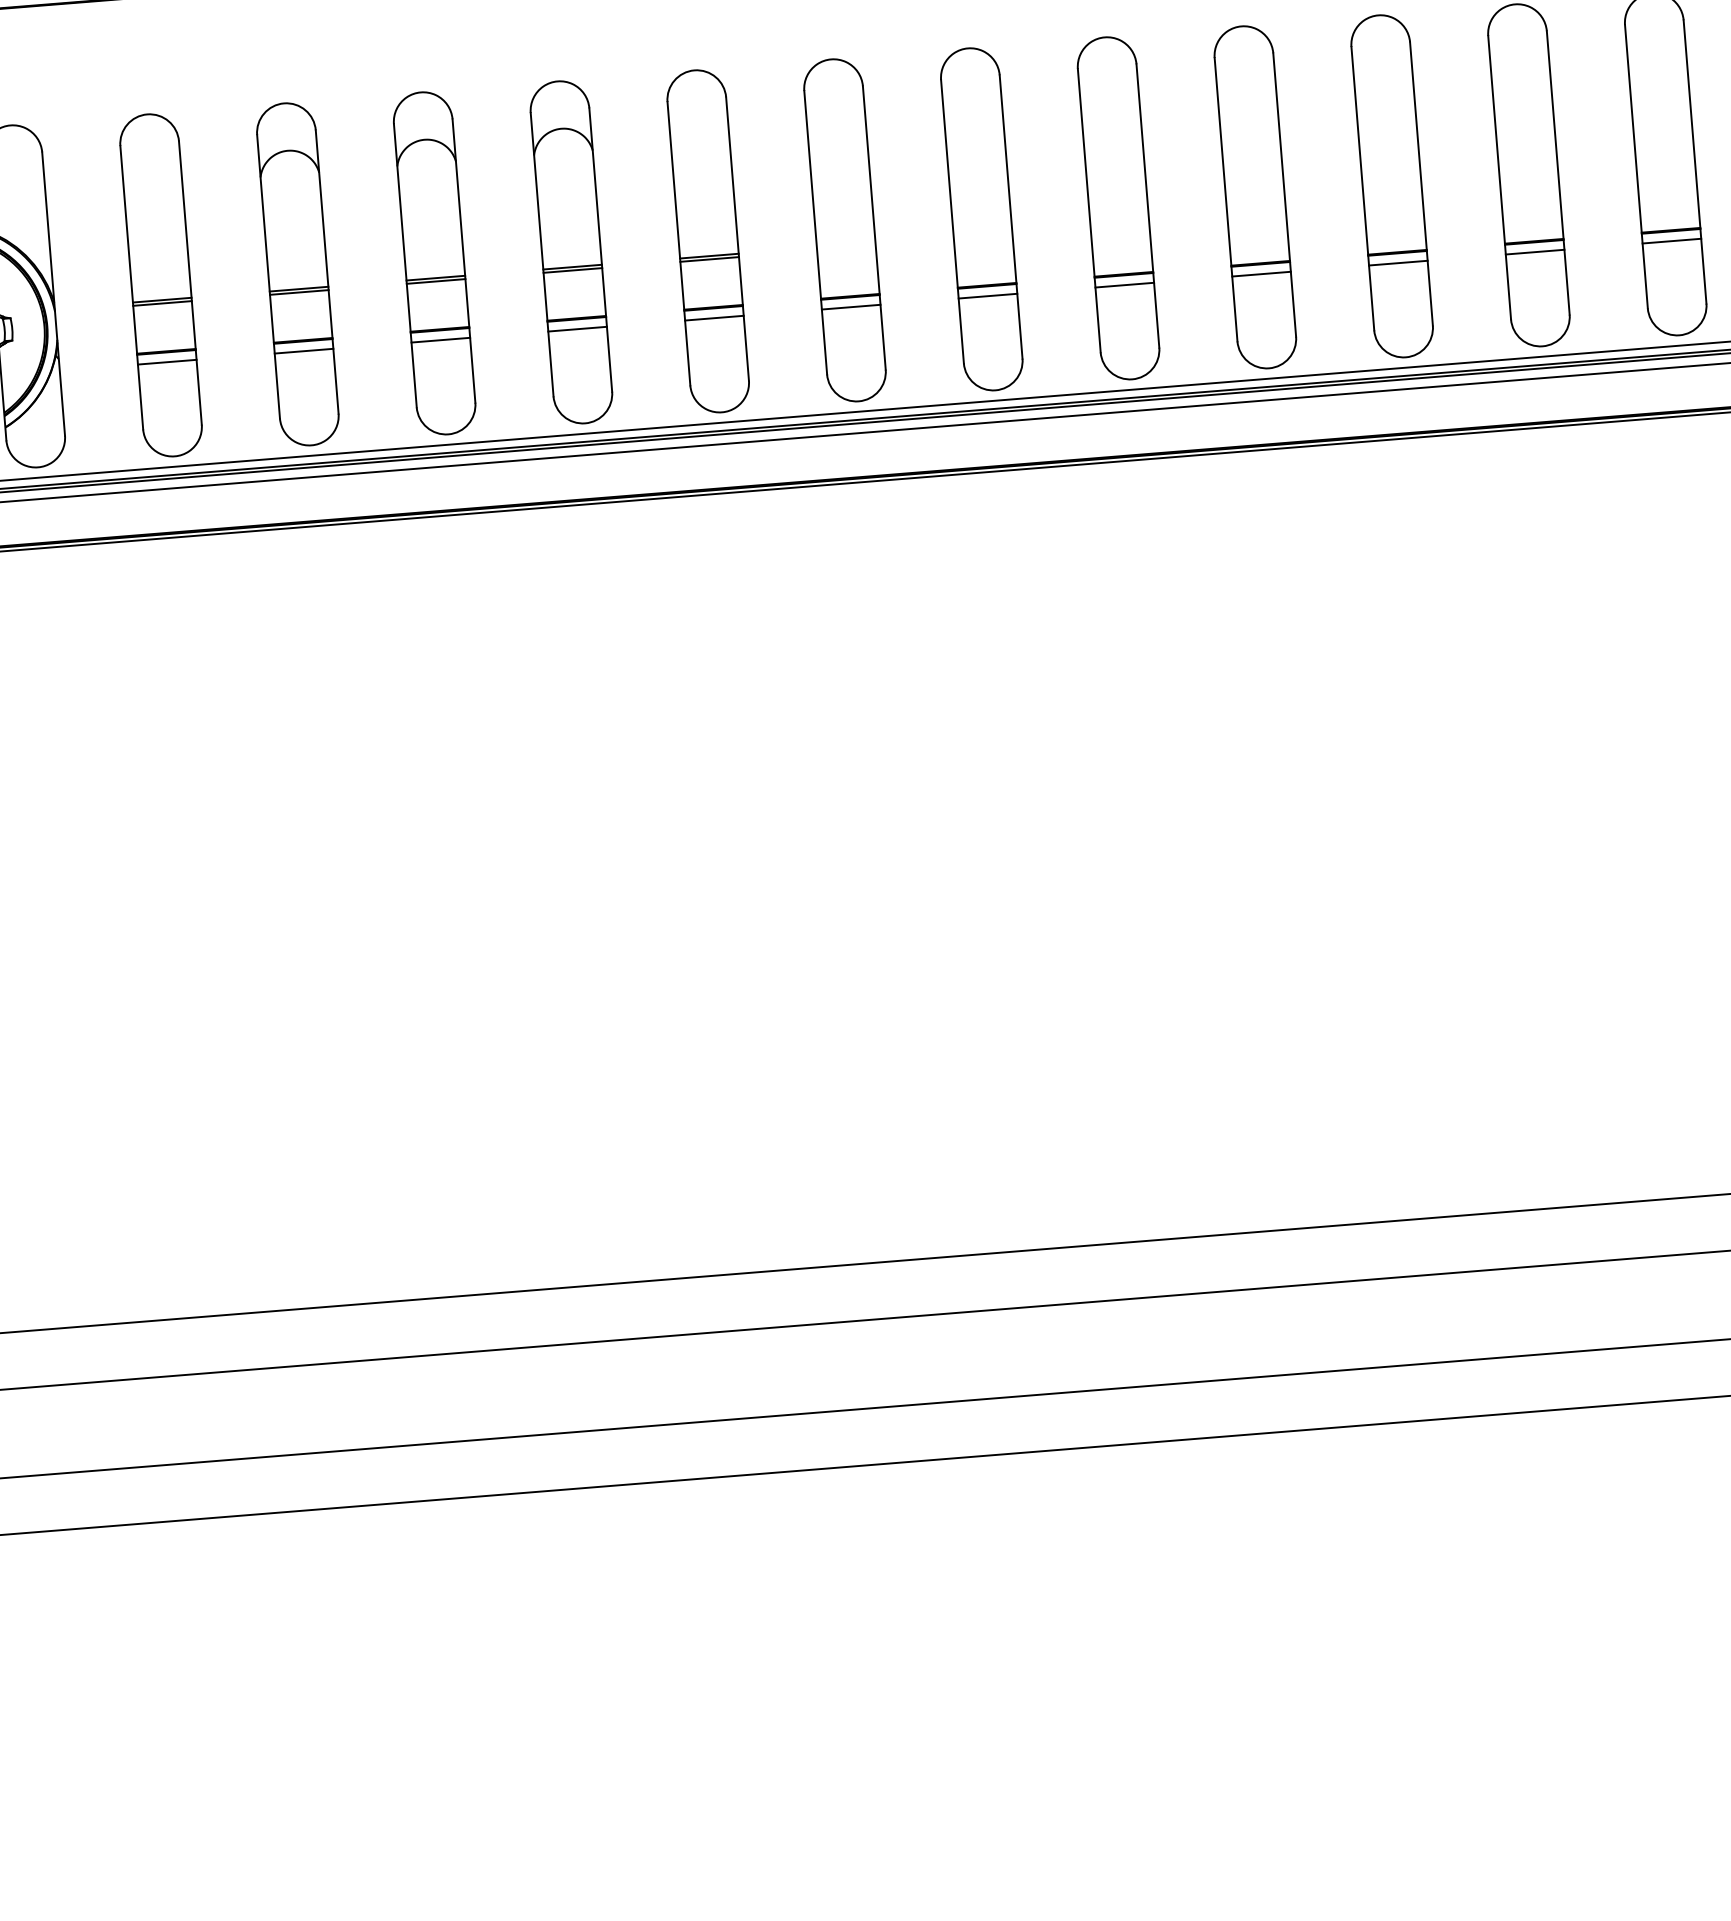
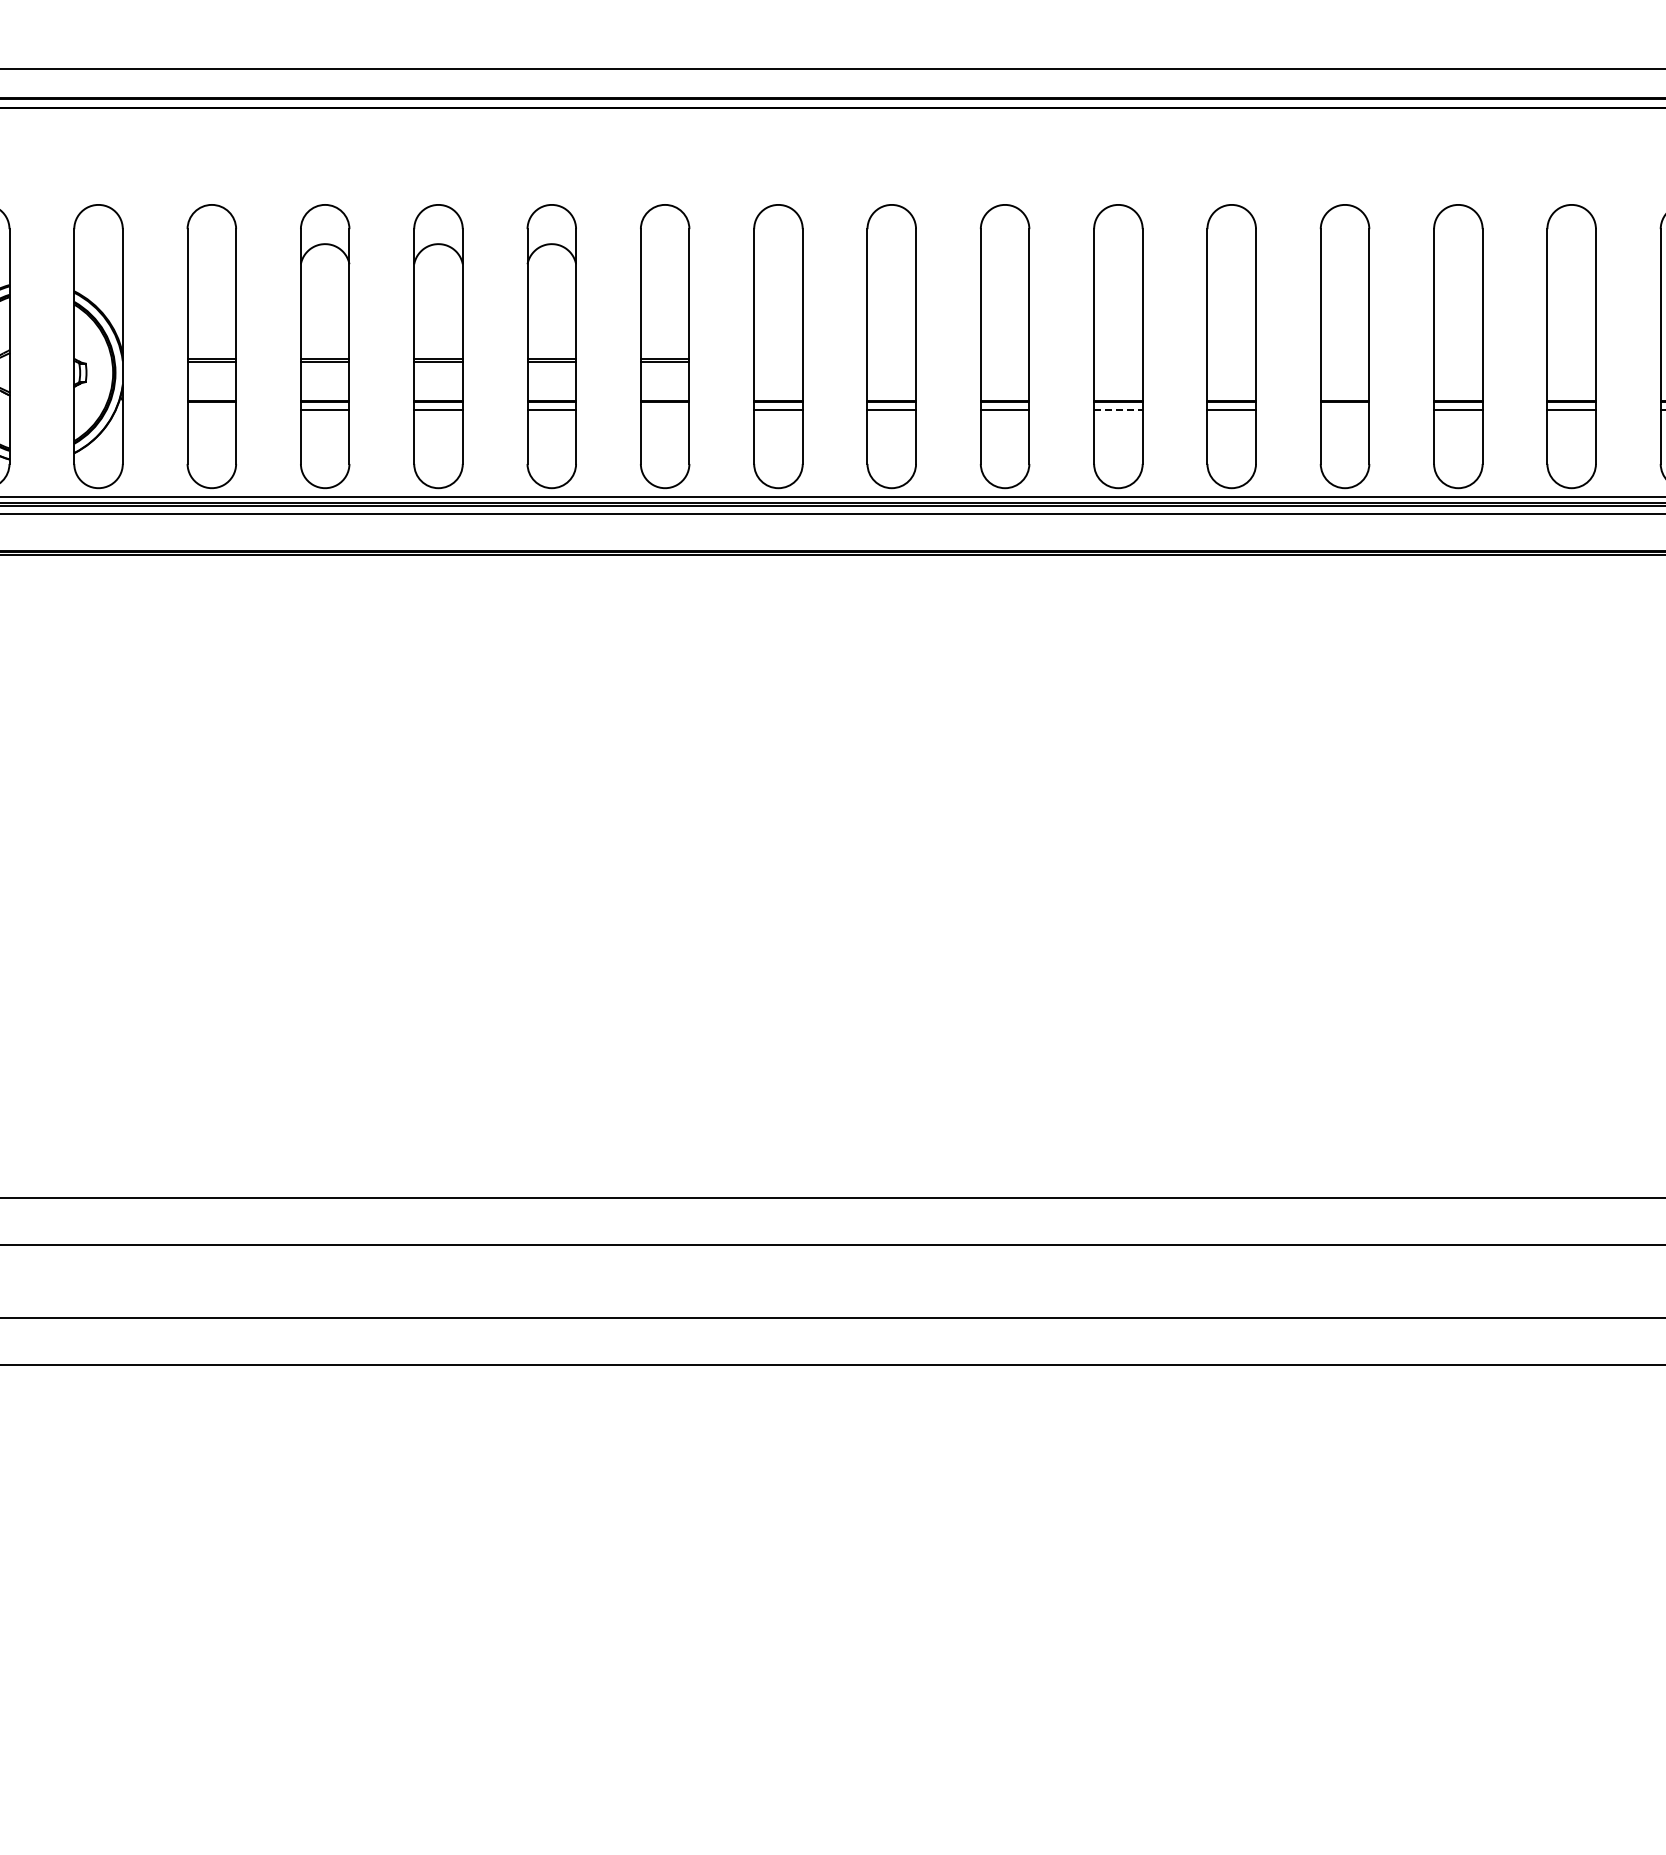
line: (1534, 252) -> (1344, 410), removed
line: (1261, 274) -> (1118, 410), solid -> dashed
line: (713, 318) -> (664, 410), removed
line: (166, 362) -> (211, 410), removed

